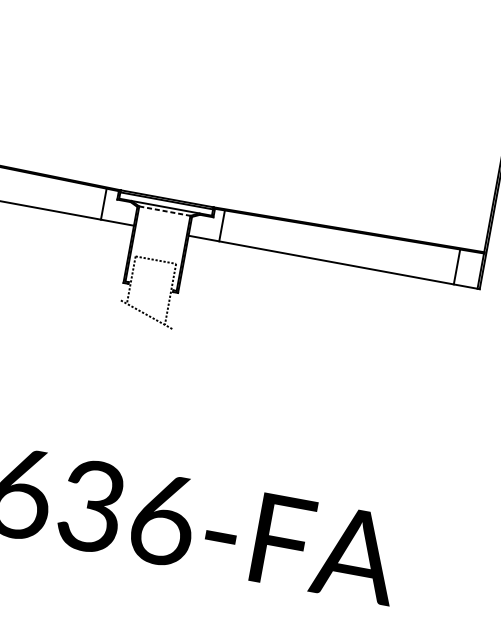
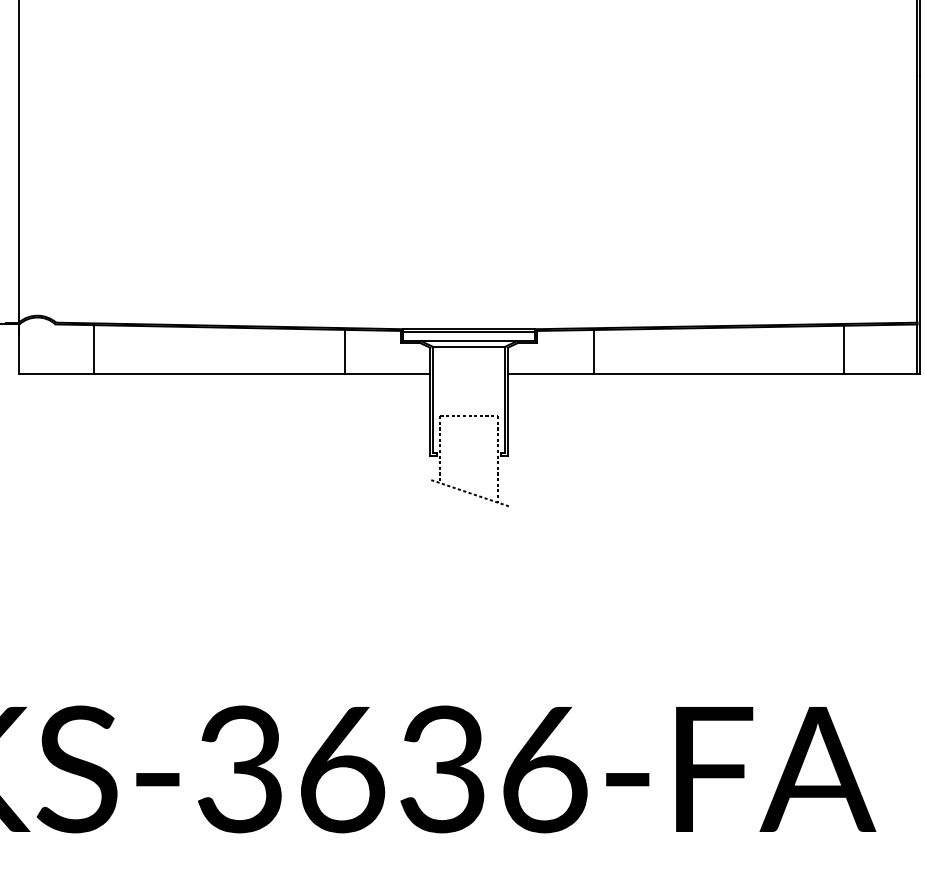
line: (103, 203) -> (344, 351), moved
line: (165, 211) -> (469, 346), dashed -> solid
line: (222, 225) -> (594, 351), moved
line: (457, 266) -> (844, 349), moved

